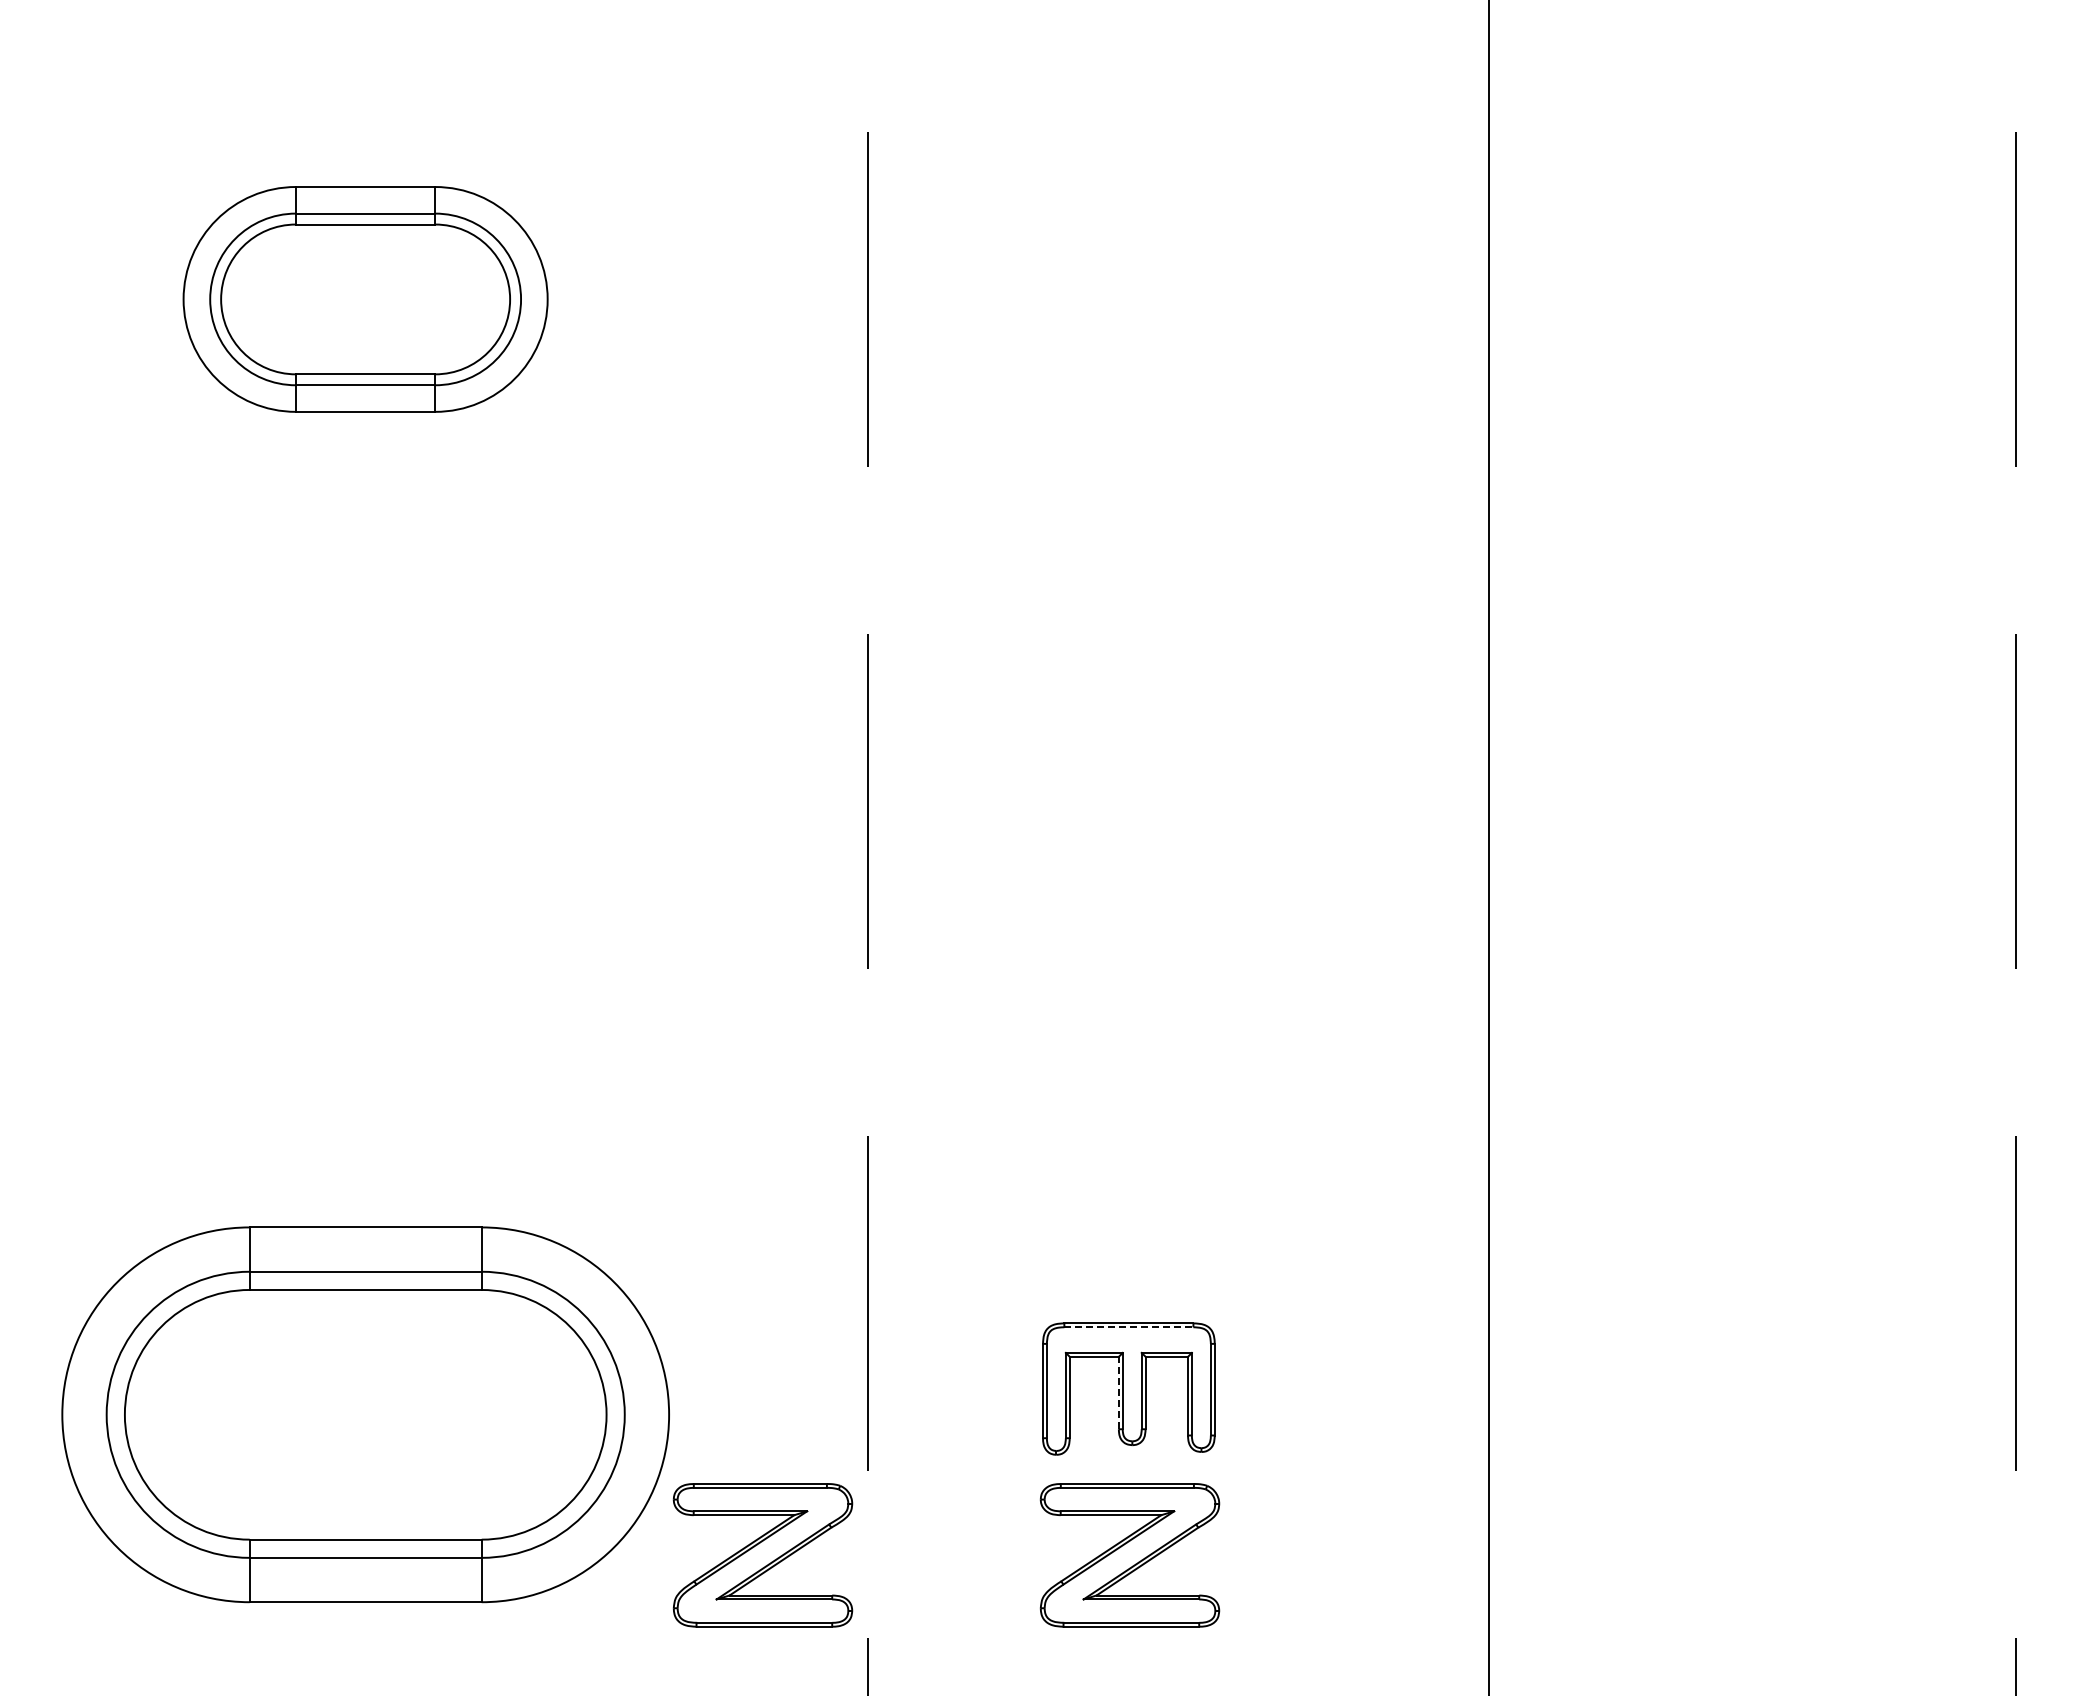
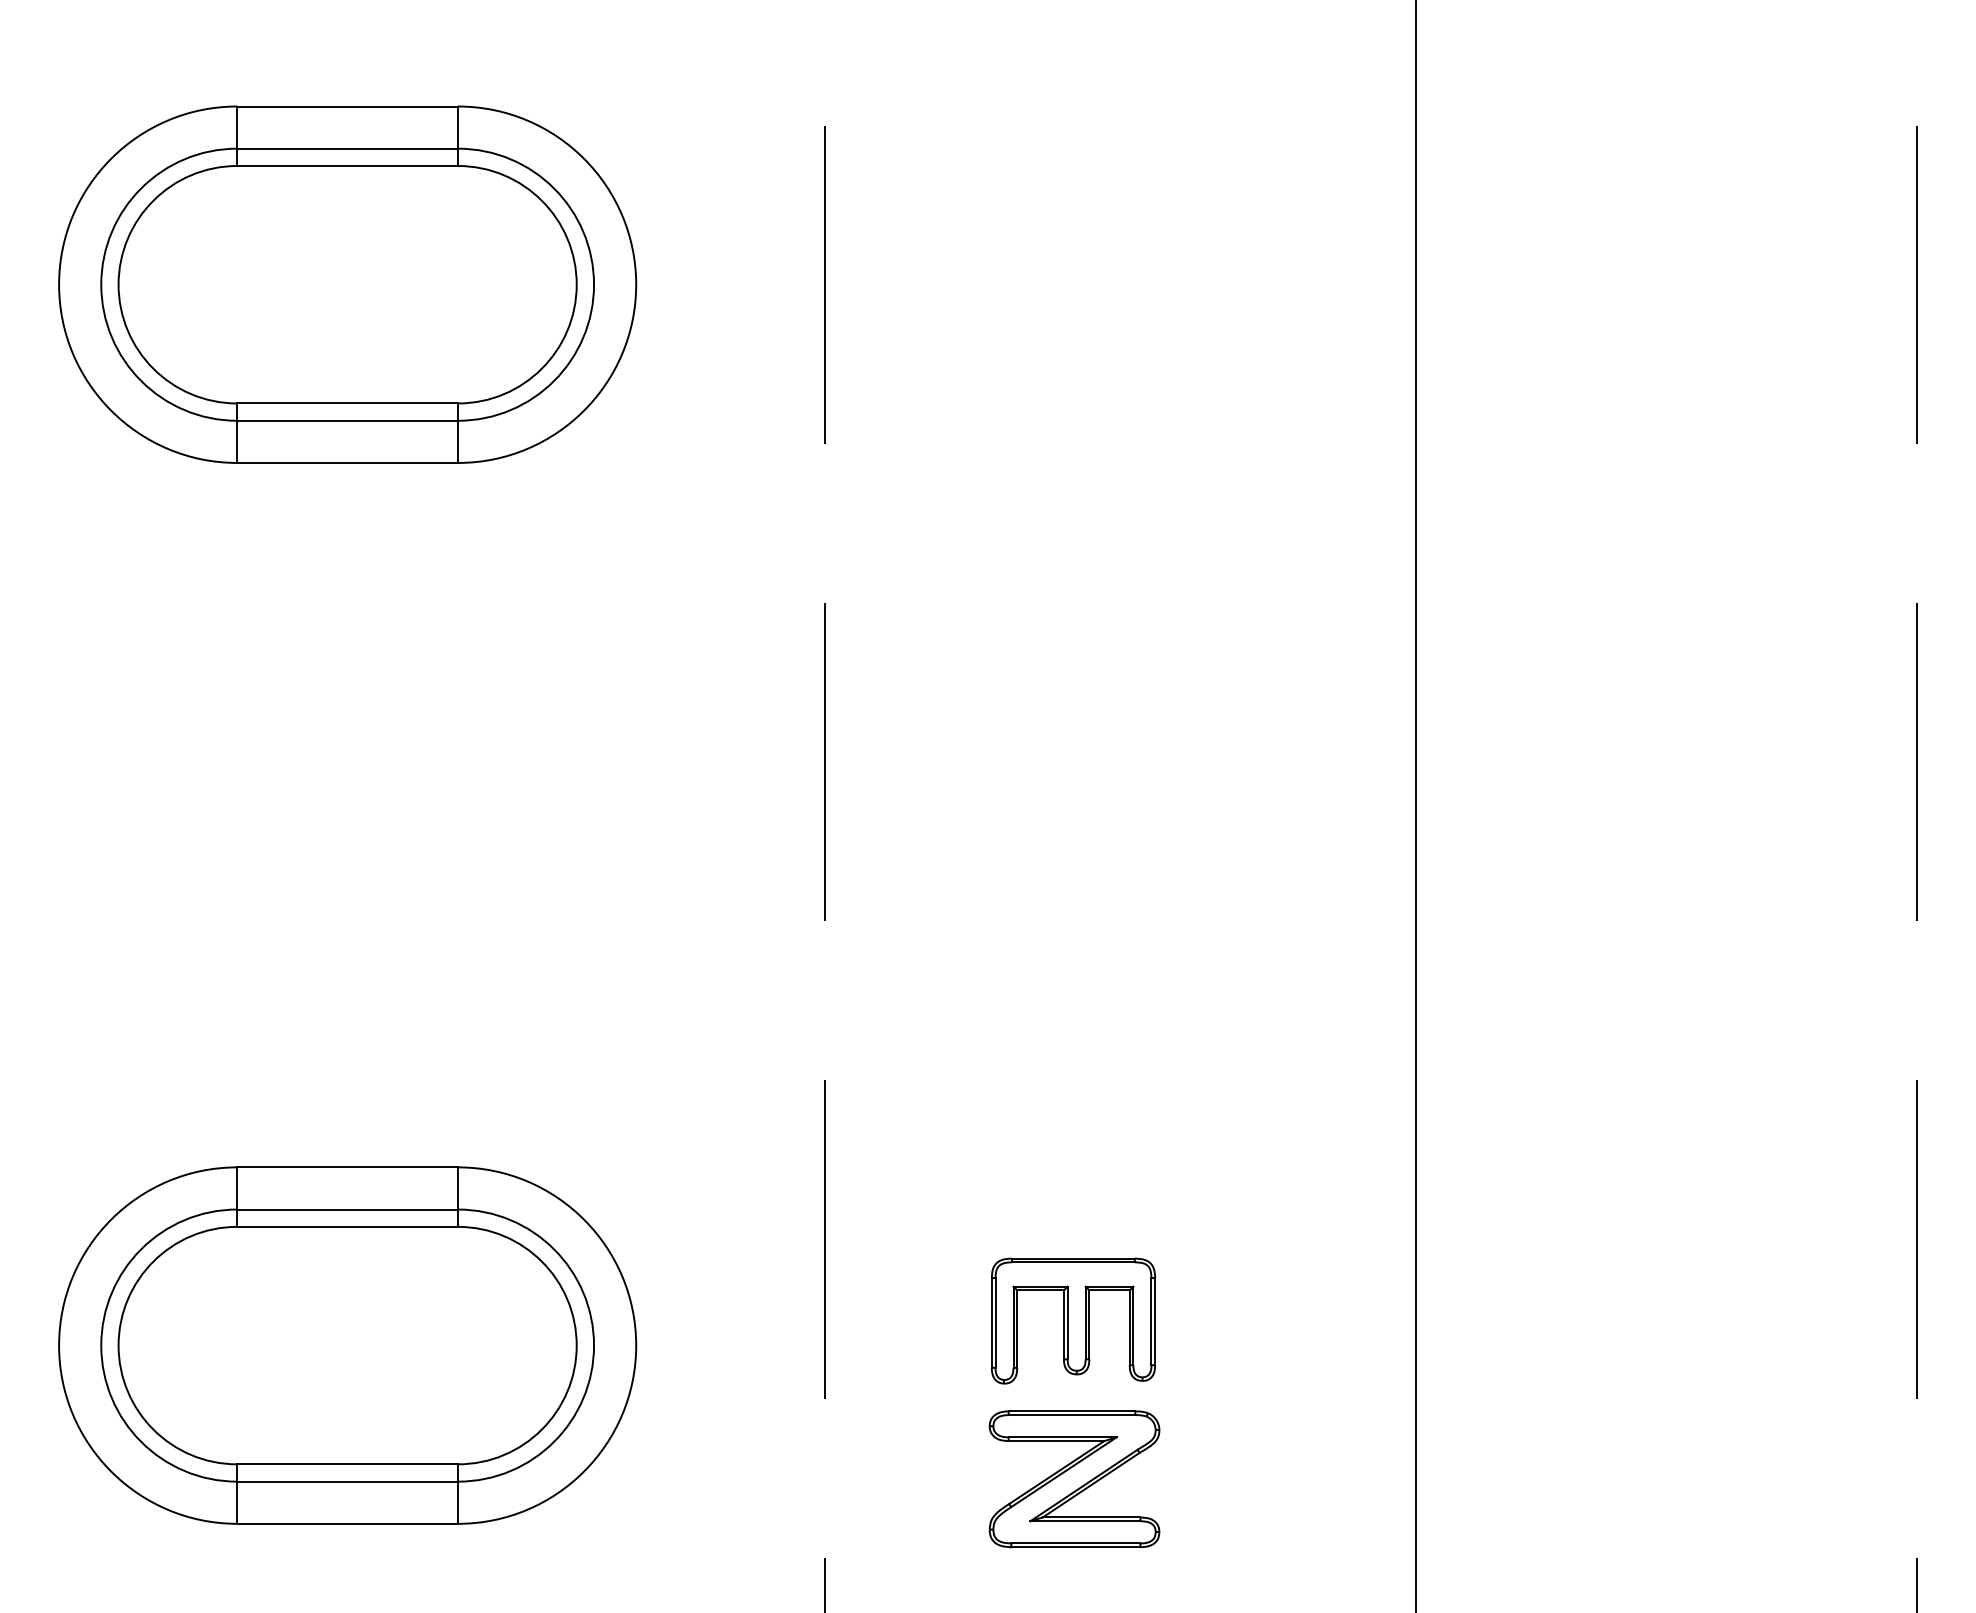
part: (365, 299) -> (347, 284), size x1.67
line: (1128, 1327) -> (1073, 1262), dashed -> solid
line: (1118, 1392) -> (1063, 1324), dashed -> solid
part: (762, 1555) -> (725, 1479), removed

